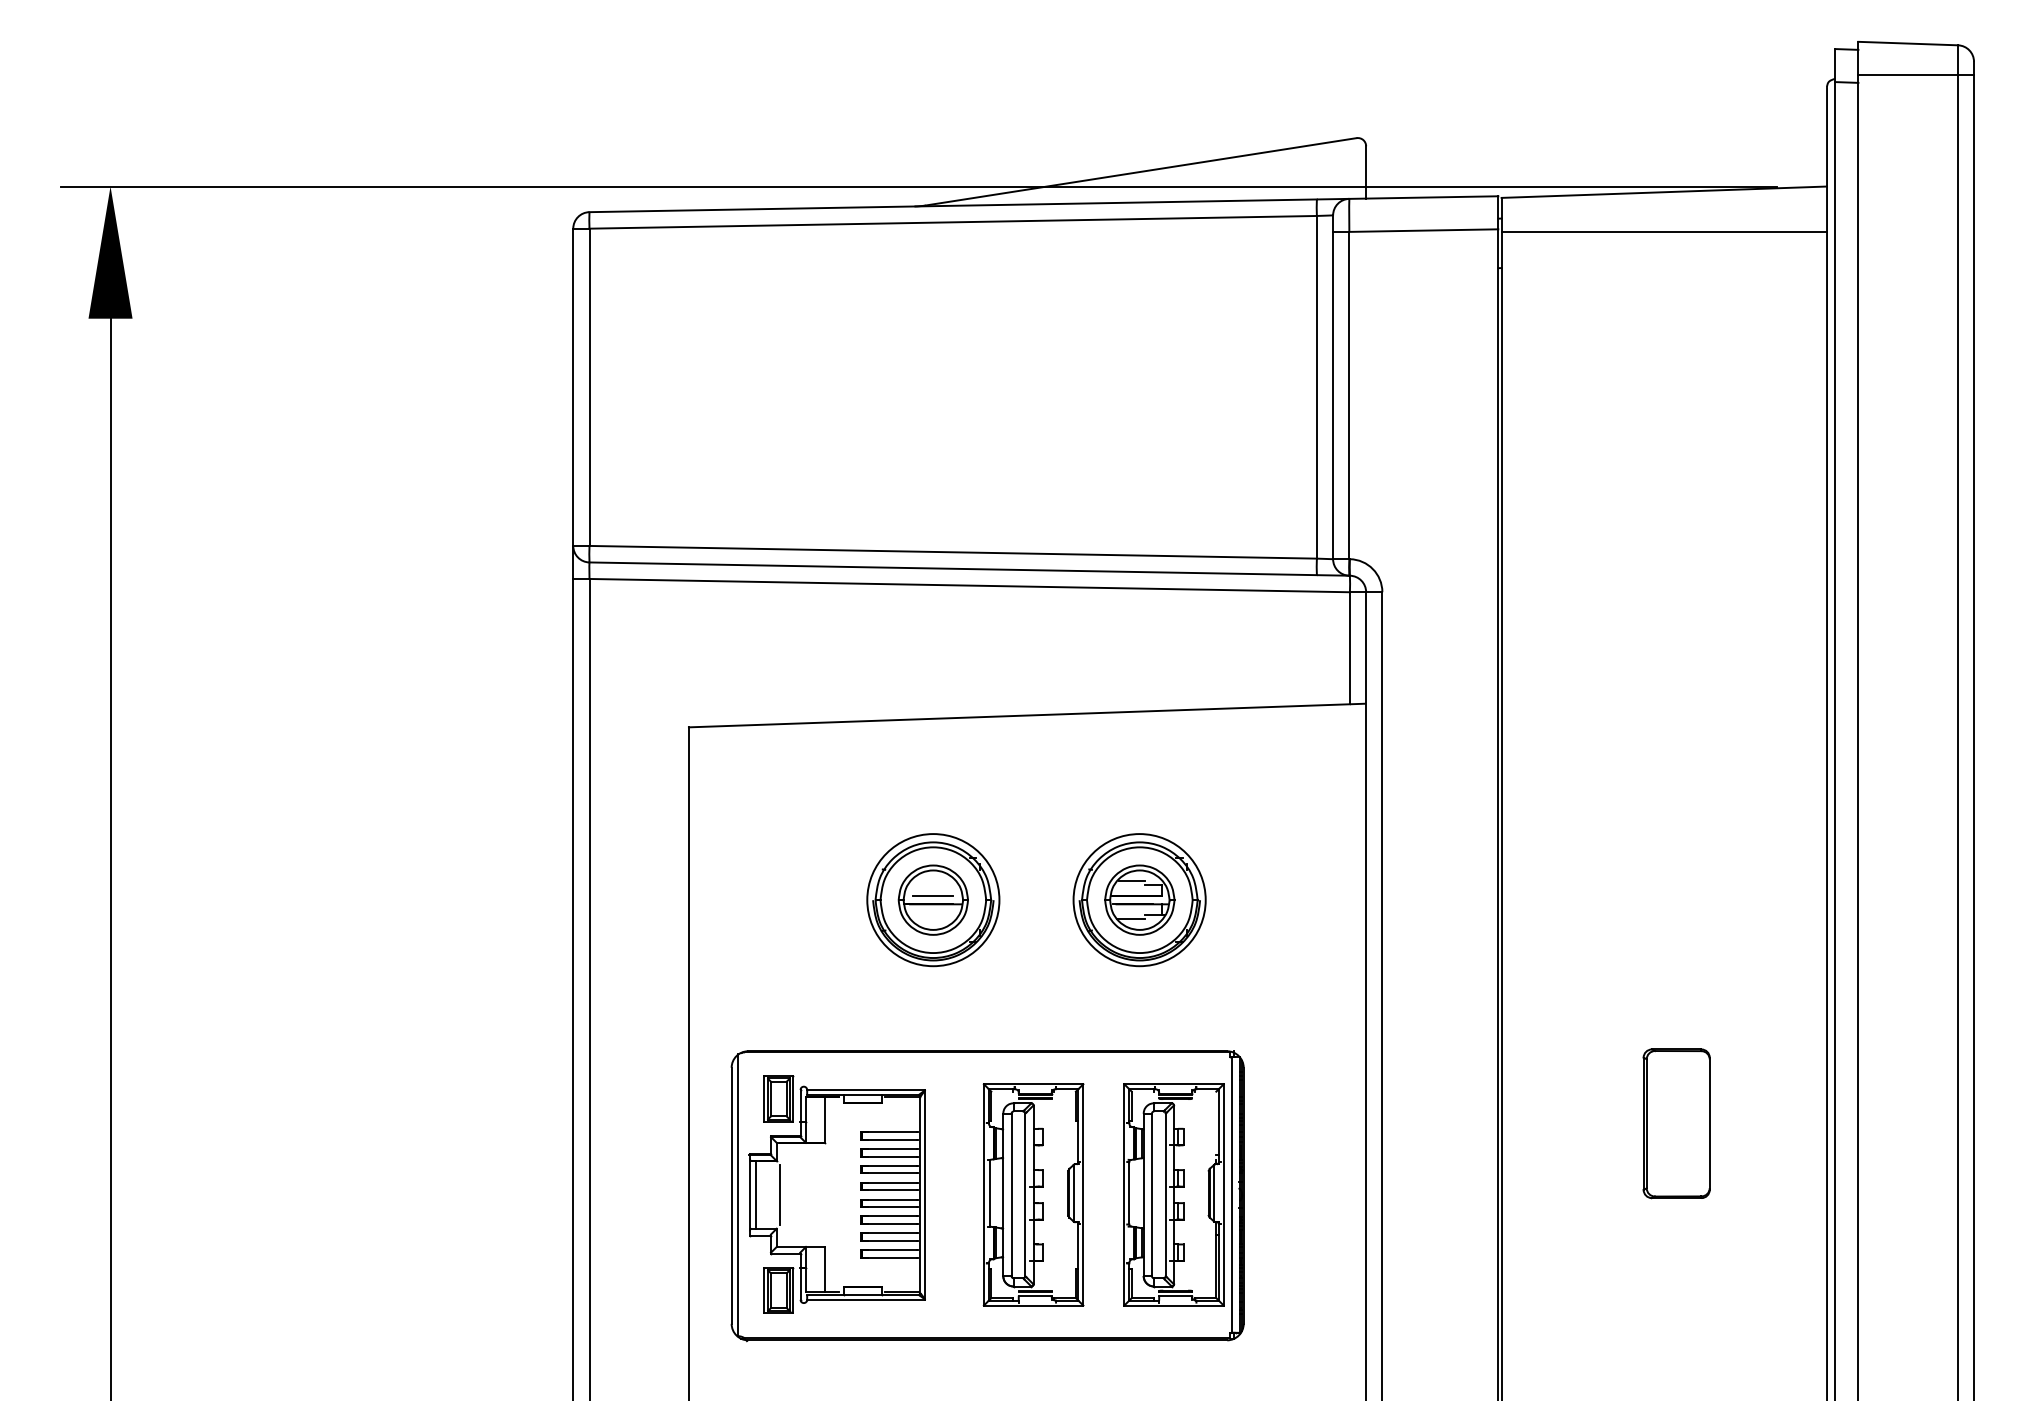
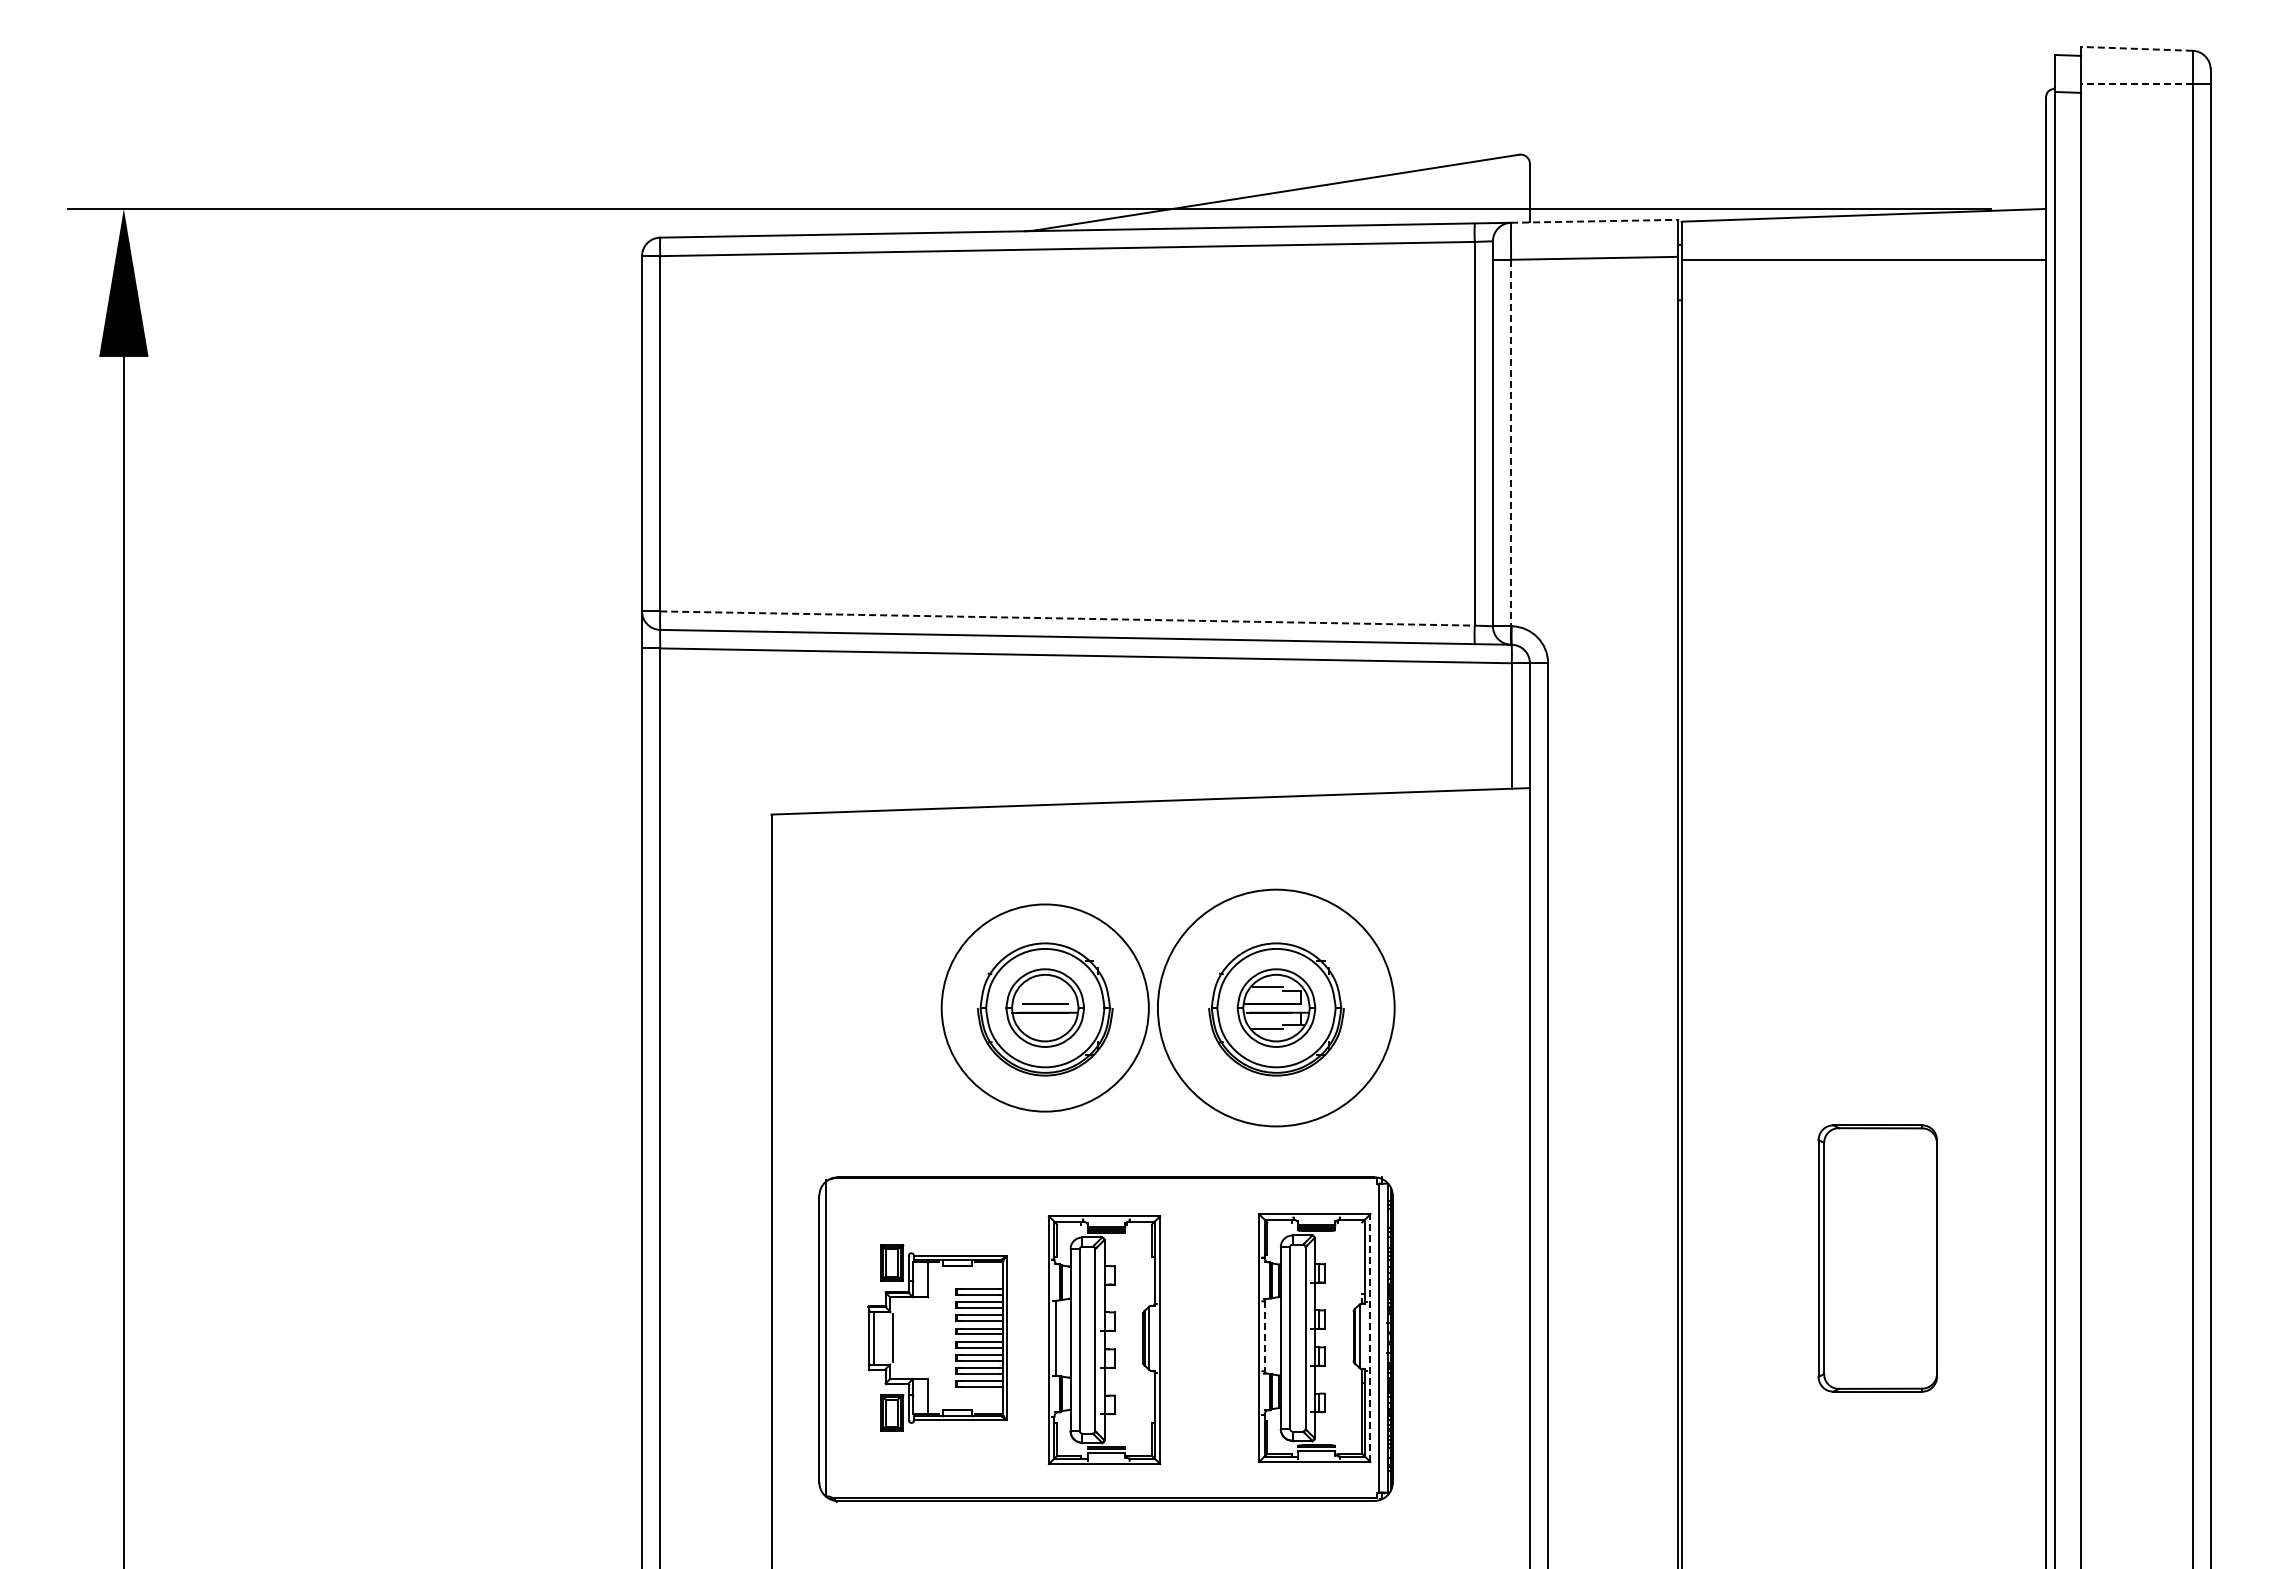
line: (1907, 43) -> (2136, 48), solid -> dashed
line: (1907, 74) -> (2136, 83), solid -> dashed
line: (1424, 197) -> (1595, 221), solid -> dashed
line: (1349, 395) -> (1511, 443), solid -> dashed
line: (953, 552) -> (1067, 618), solid -> dashed
circle: (933, 900) -> (1045, 1008), size x1.4
circle: (1139, 900) -> (1276, 1008), size x1.6
part: (1676, 1123) -> (1877, 1258), size x1.6
line: (1129, 1193) -> (1264, 1336), solid -> dashed
part: (837, 1194) -> (937, 1337), size x0.7
part: (1033, 1195) -> (1104, 1340), moved
line: (1223, 1195) -> (1370, 1338), solid -> dashed

